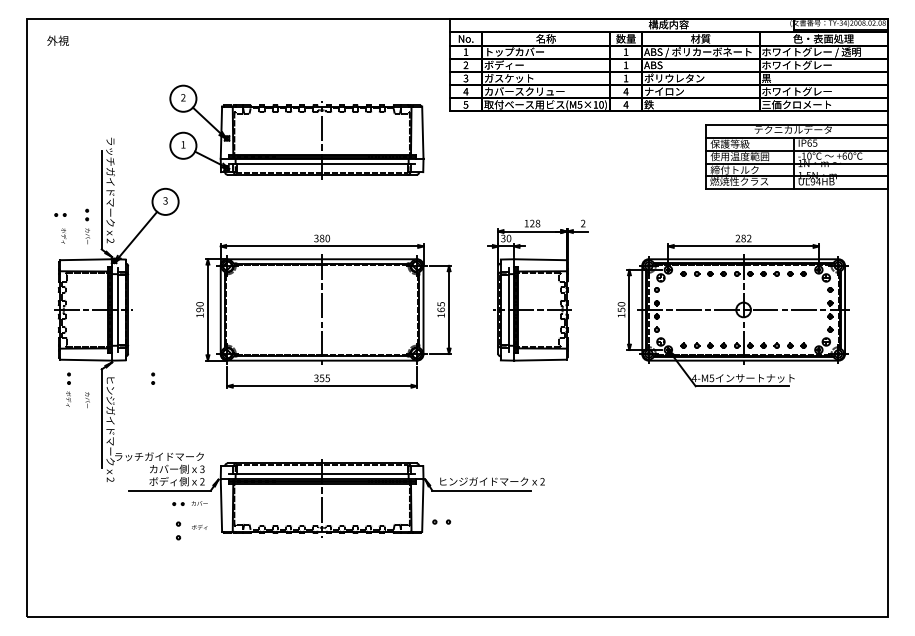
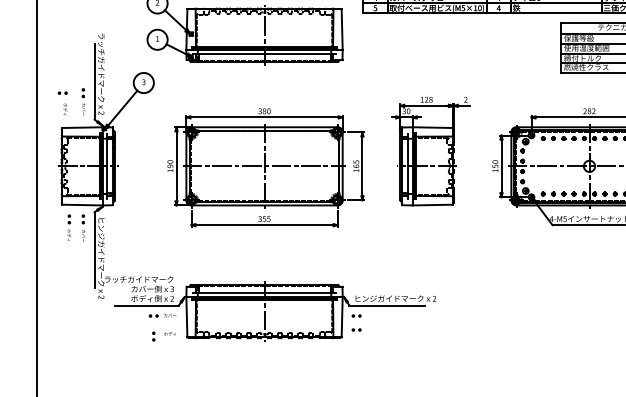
line: (321, 309) -> (264, 166), added
part: (153, 378) -> (83, 219), moved
part: (441, 503) -> (356, 315), added
part: (441, 522) -> (356, 330), size x0.62
part: (178, 530) -> (153, 336), size x0.62

